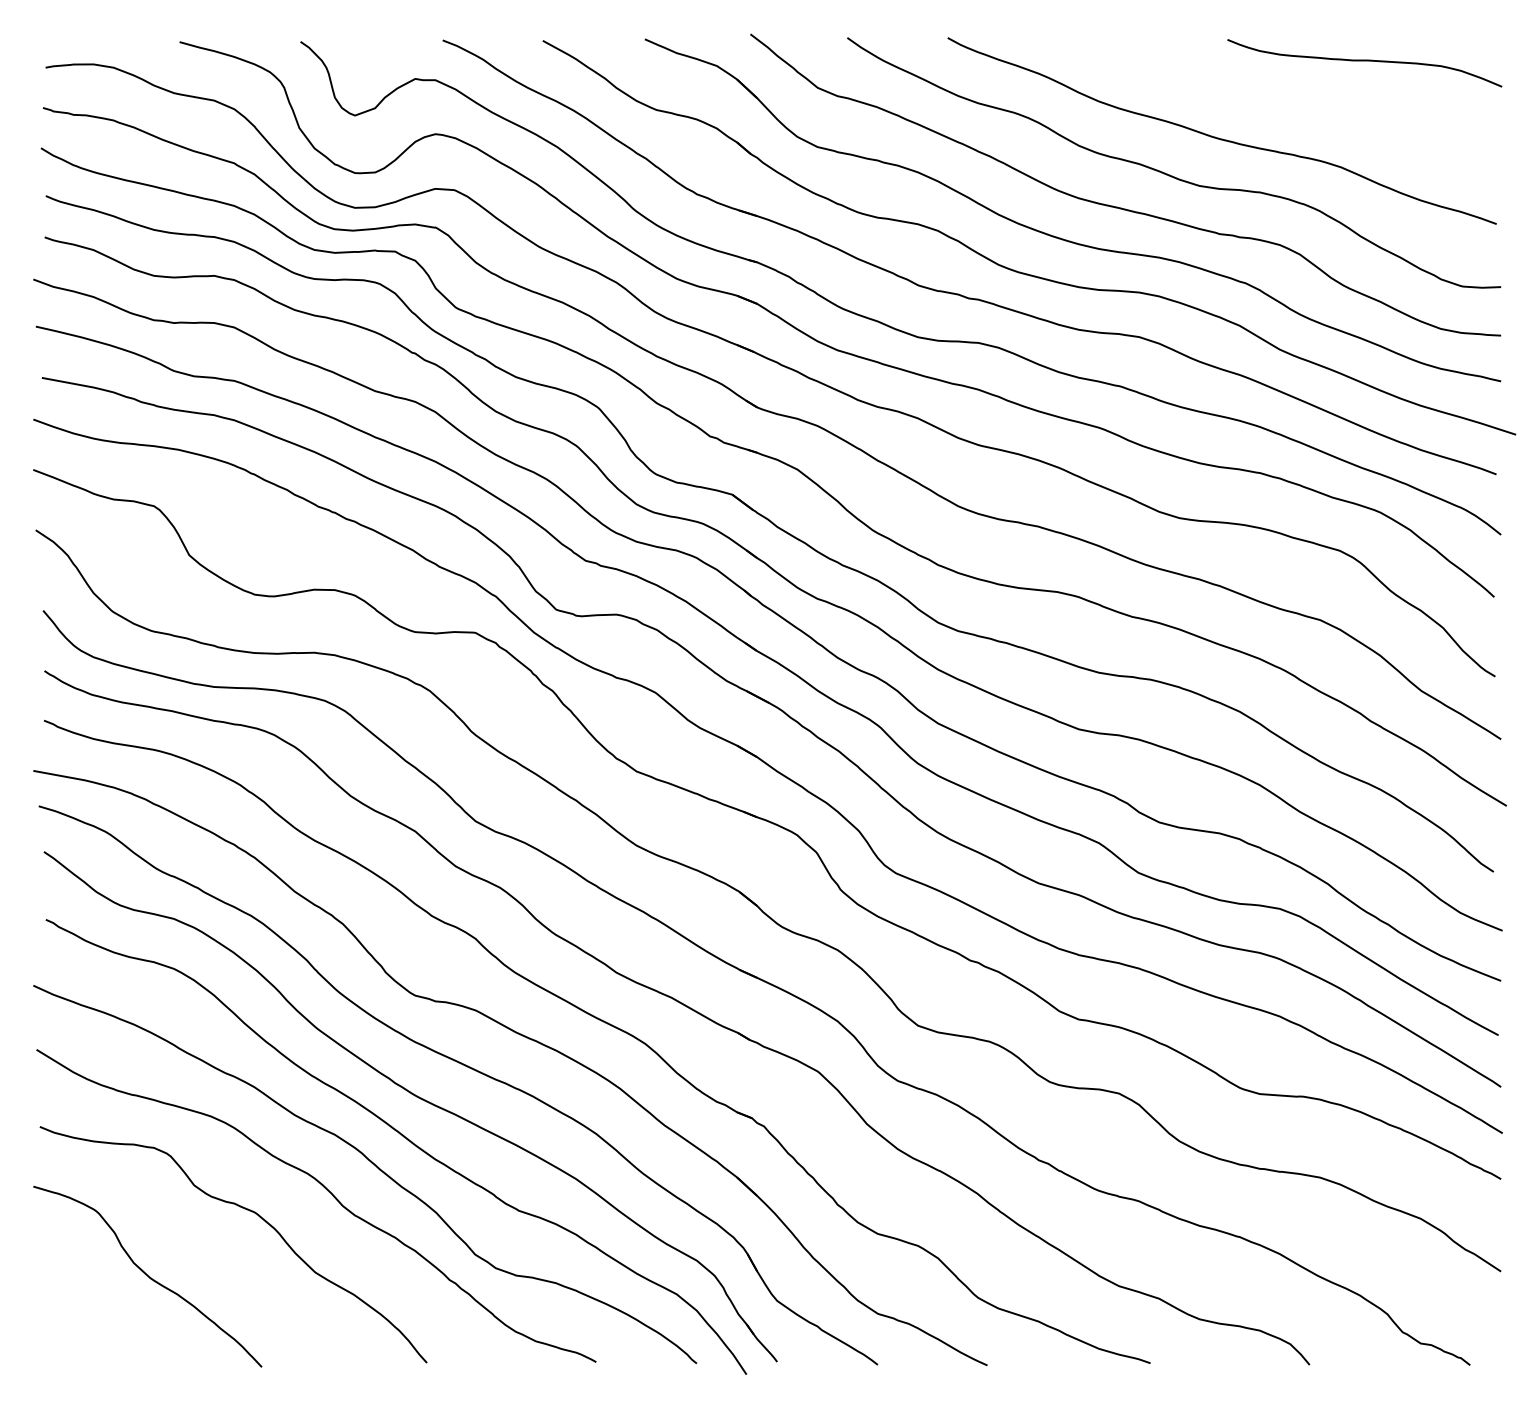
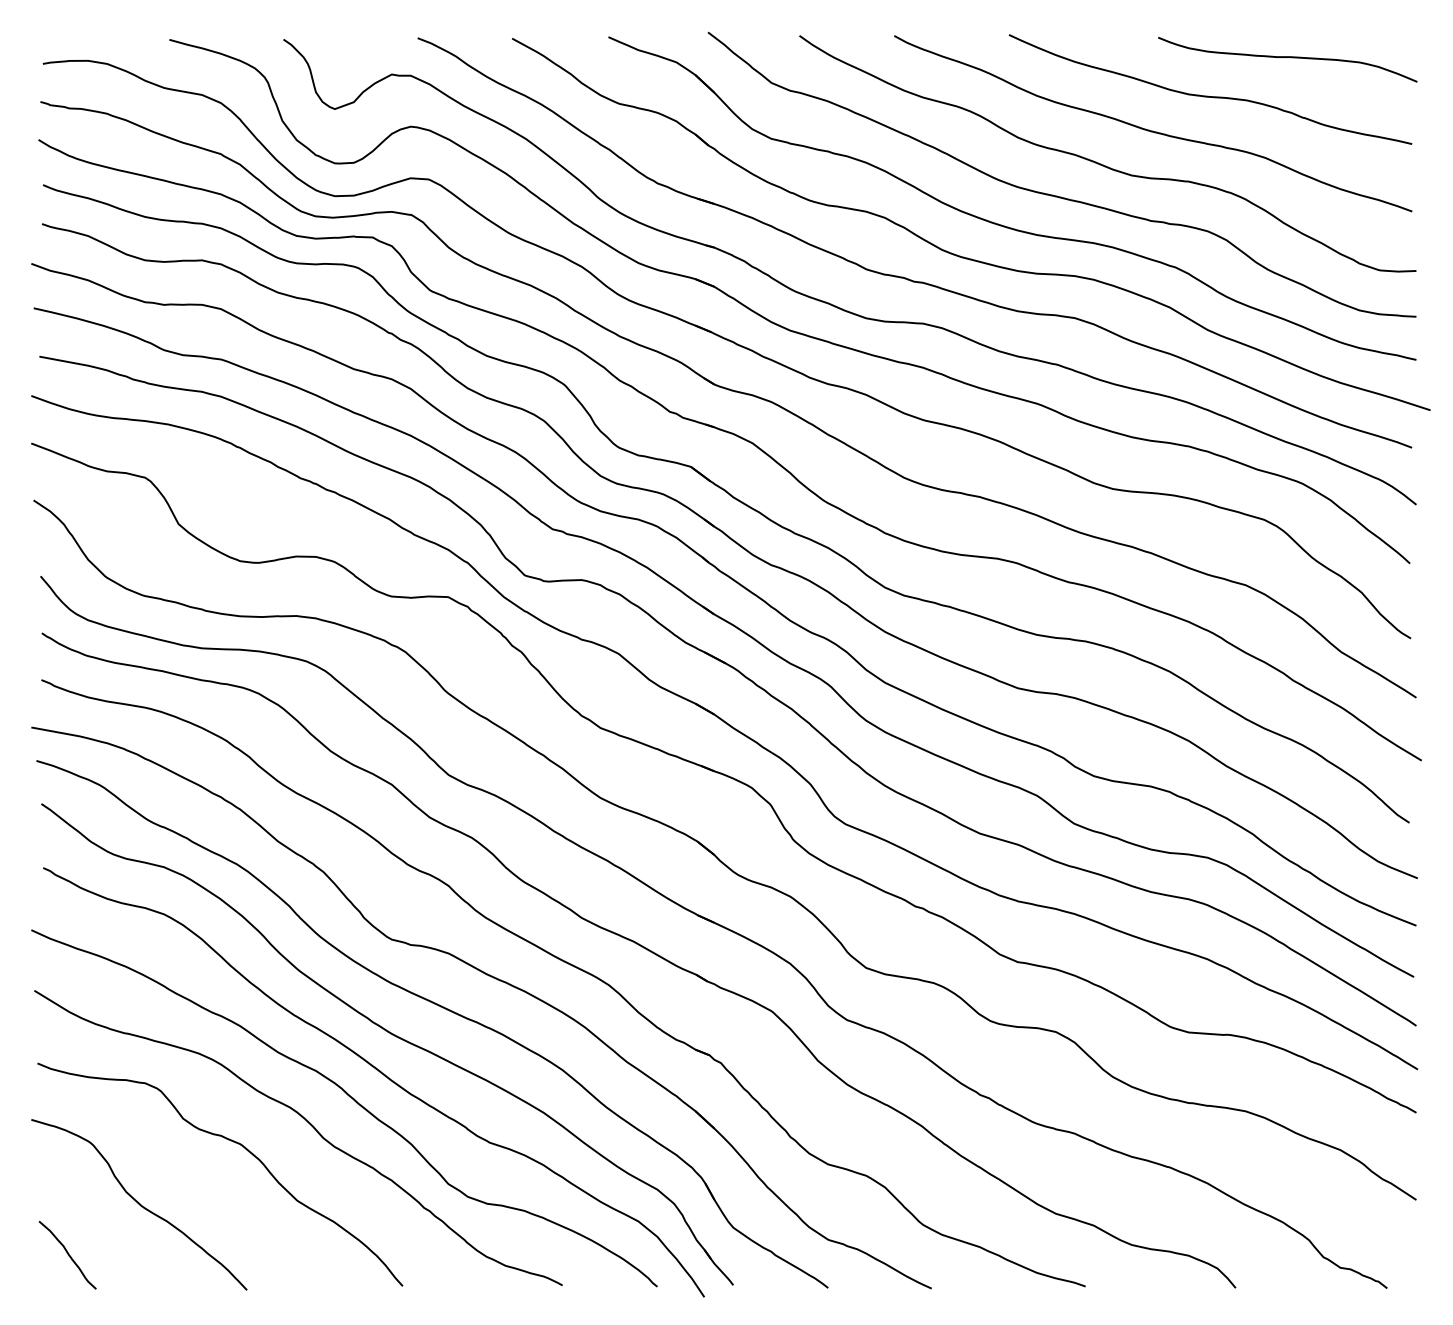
curve: (1280, 101) -> (1208, 95), added
curve: (71, 1329) -> (67, 1254), added

